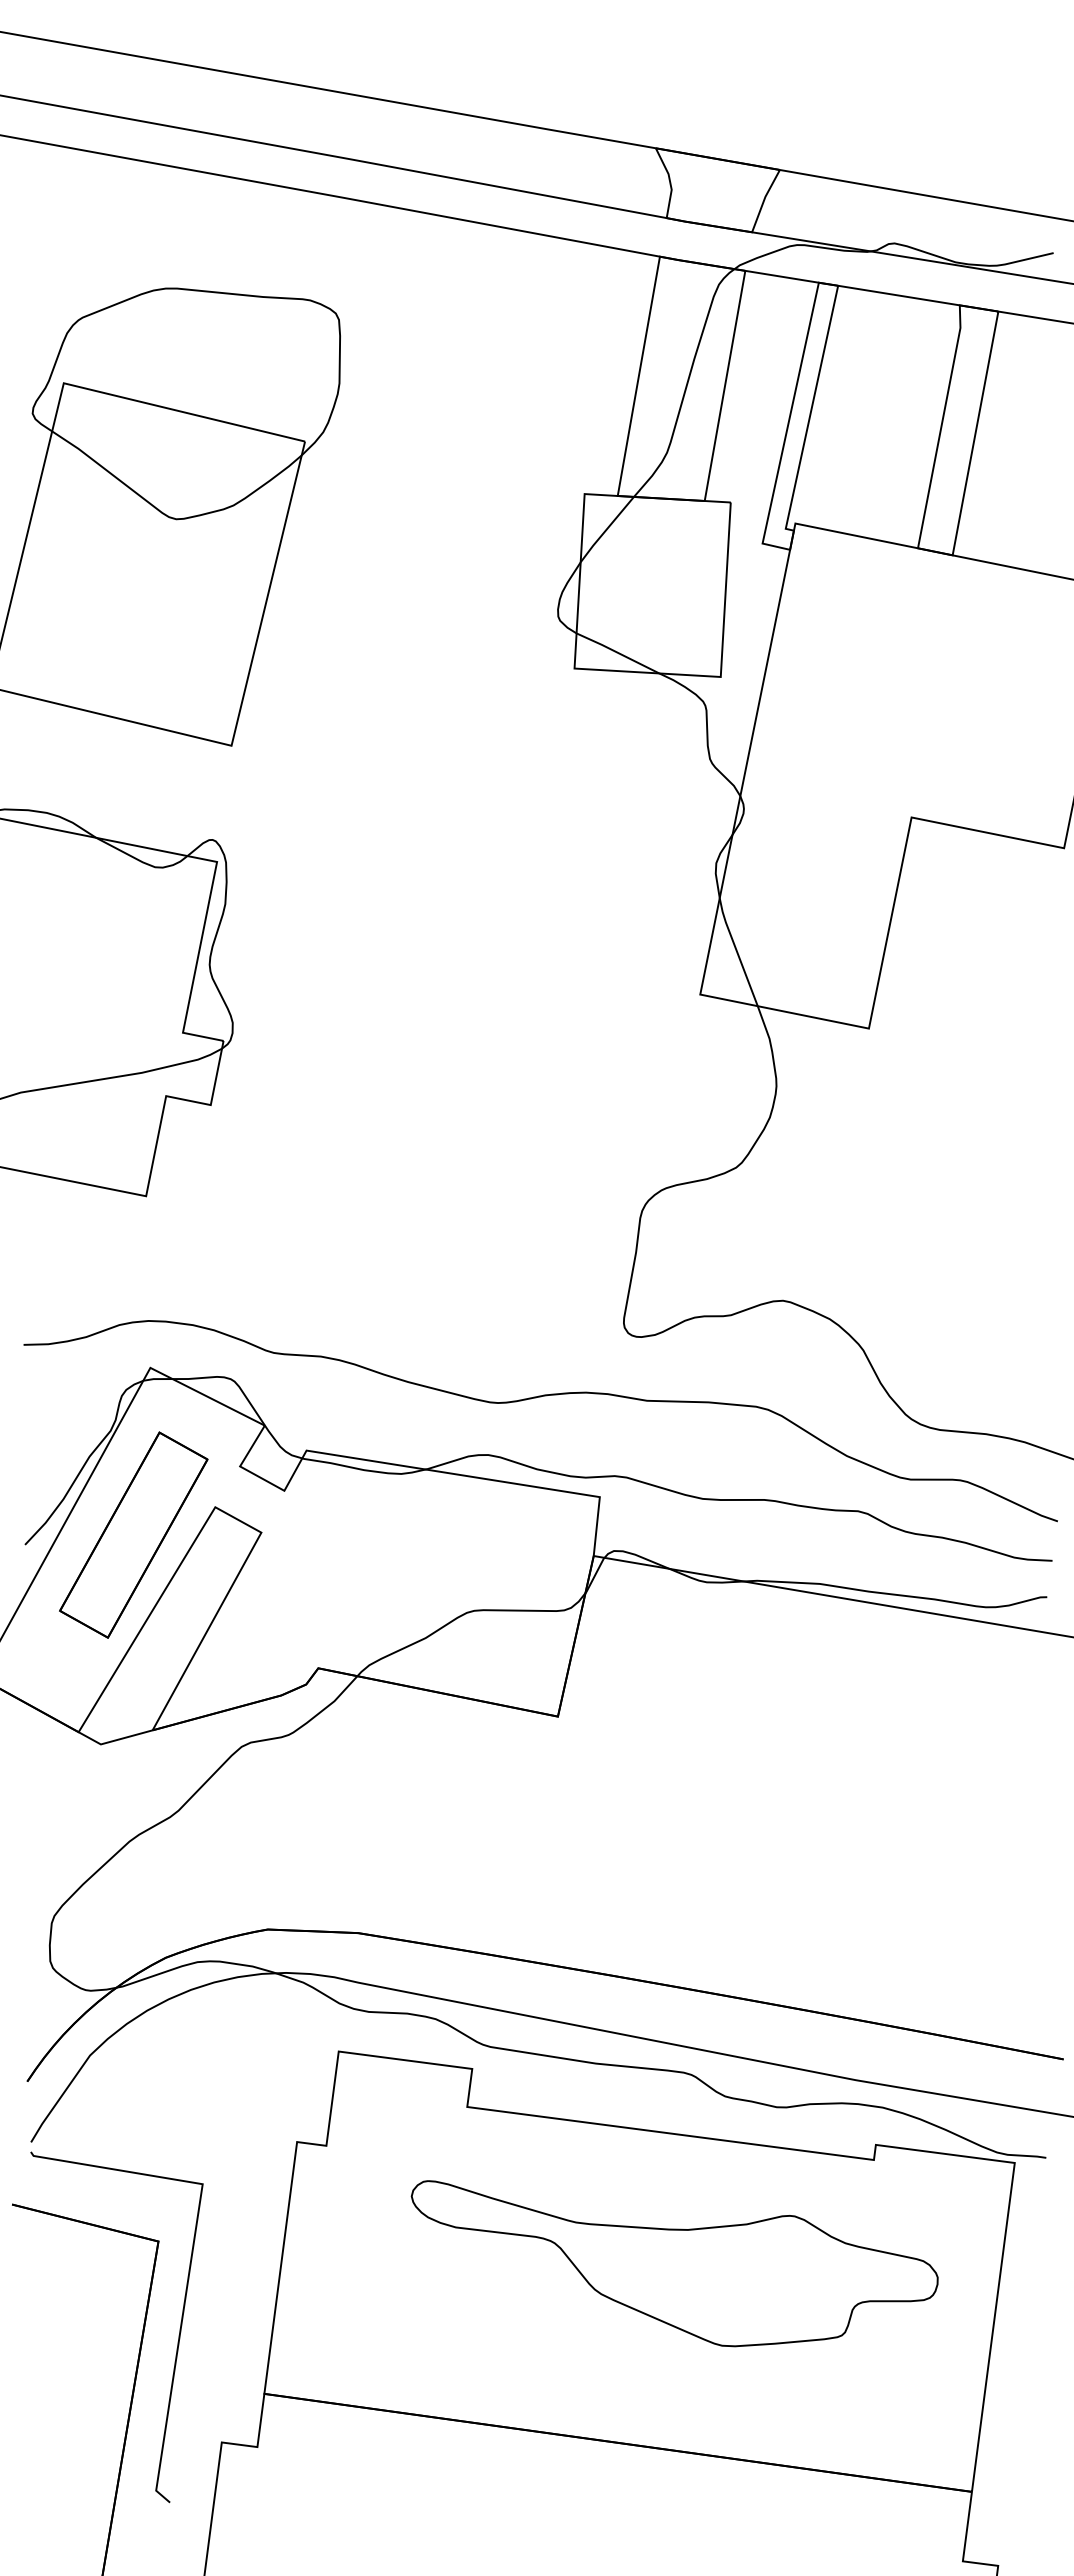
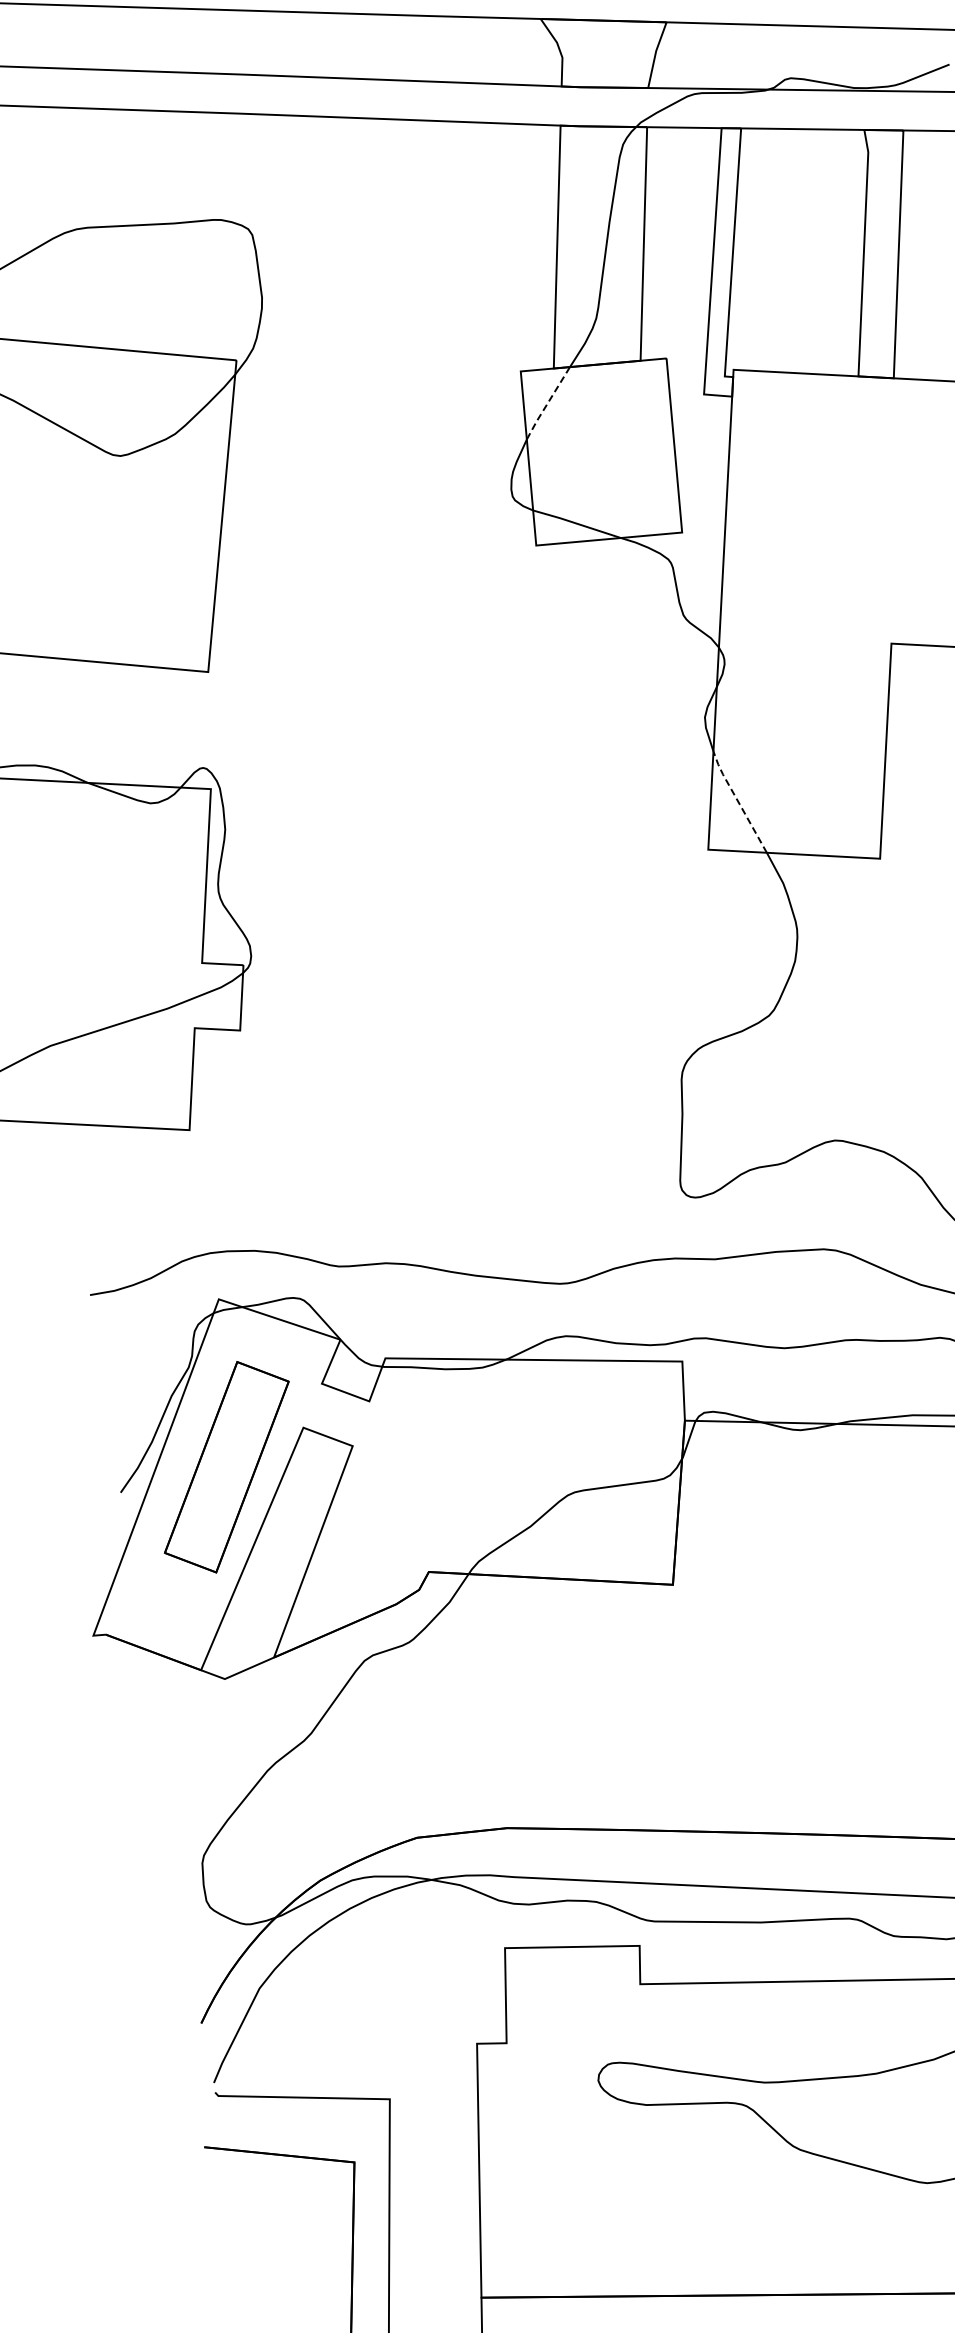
line: (606, 529) -> (547, 403), solid -> dashed
line: (736, 951) -> (737, 801), solid -> dashed

